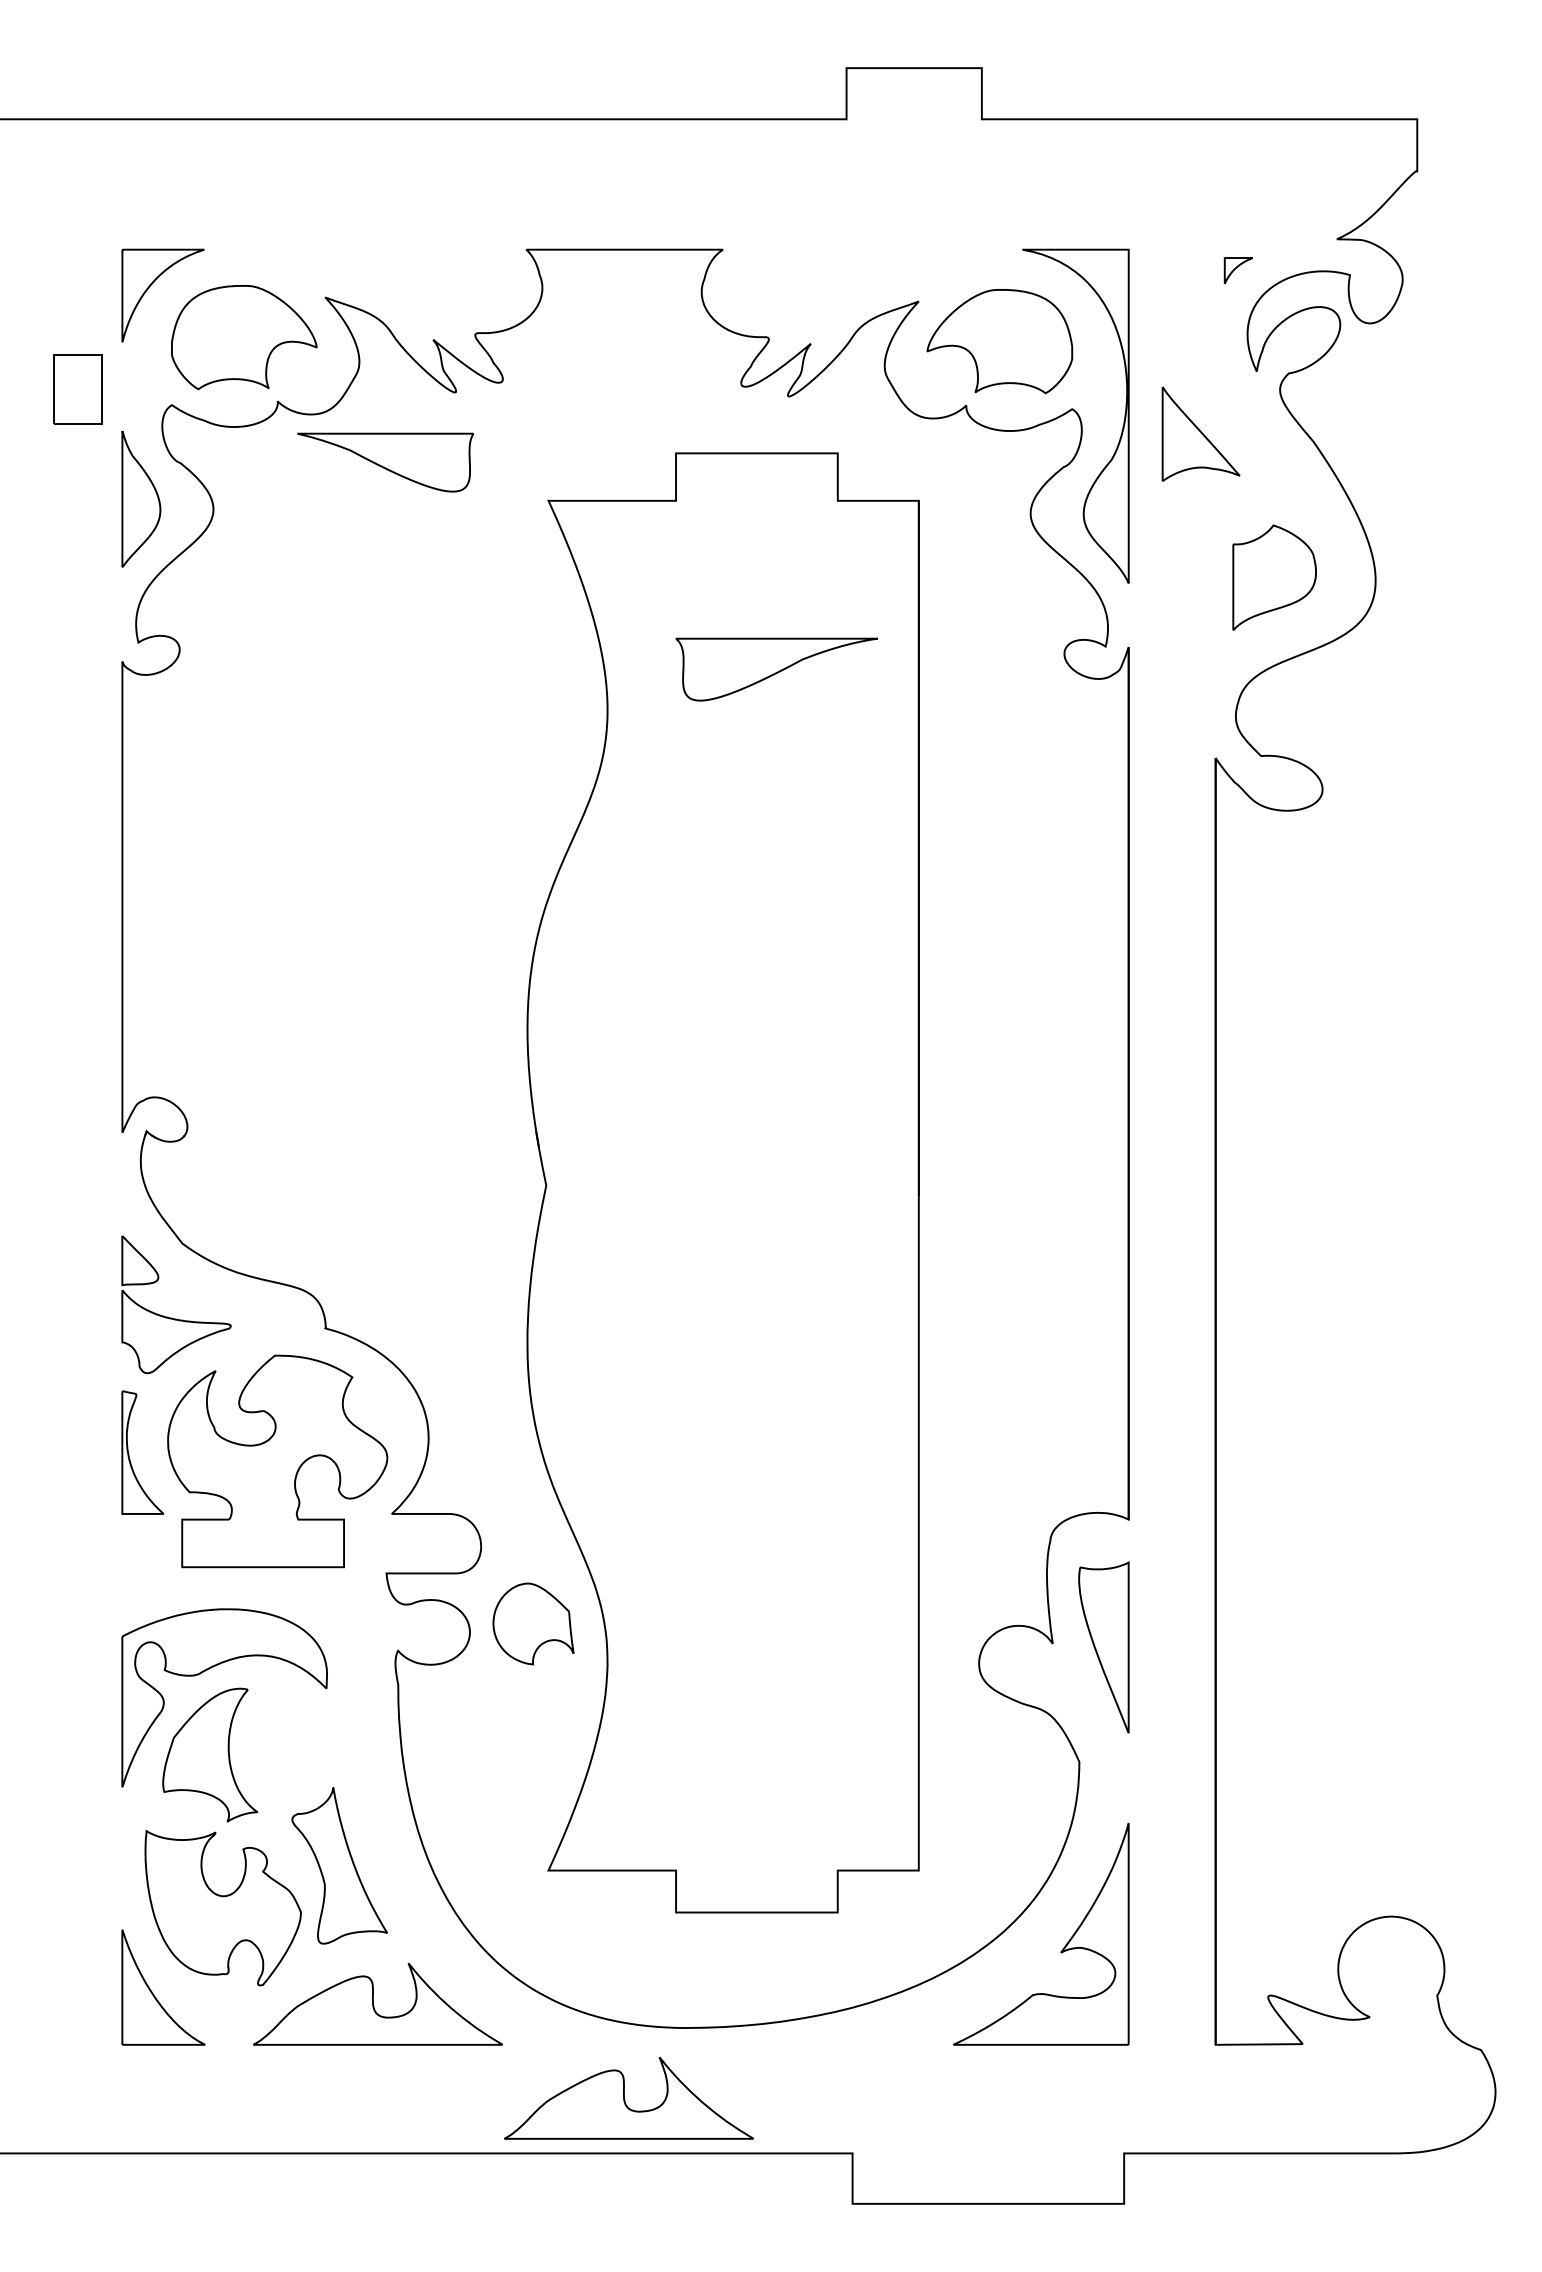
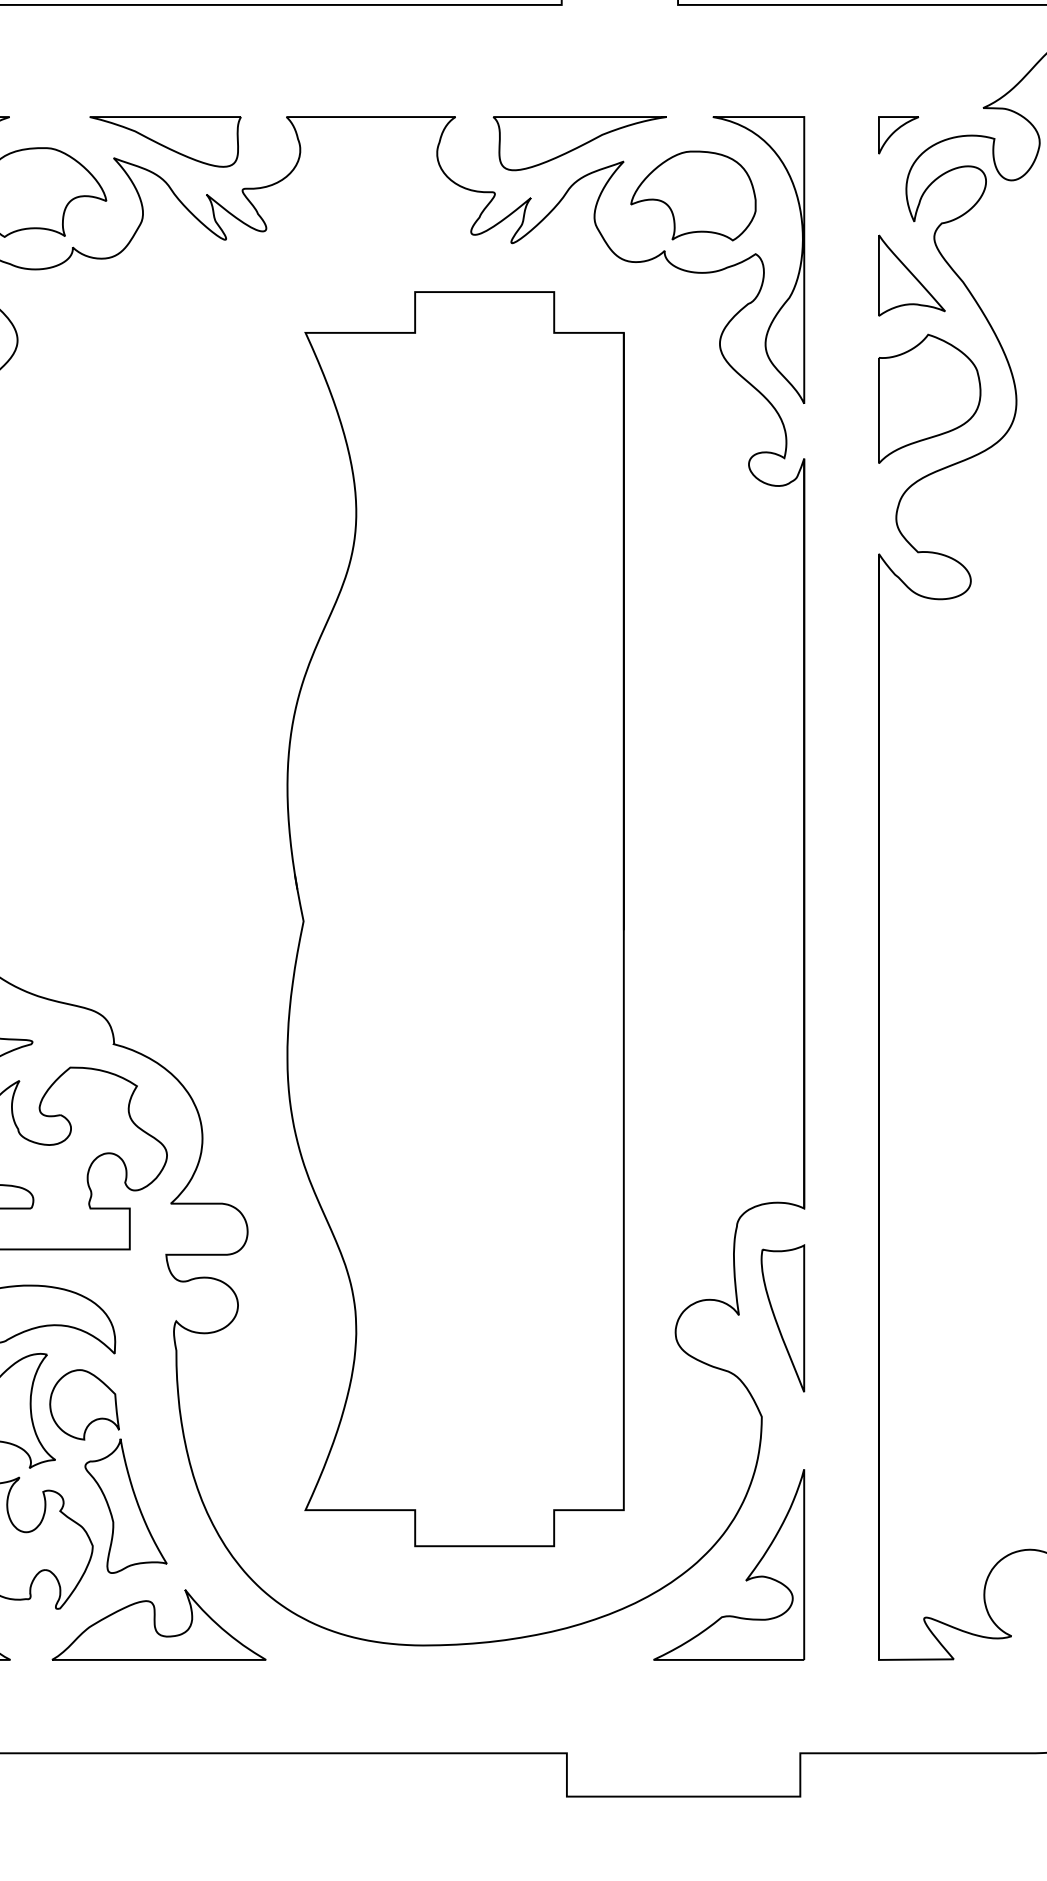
part: (1238, 270) -> (898, 134), size x1.67
part: (1200, 433) -> (911, 275), moved
part: (385, 462) -> (165, 141), moved
part: (1274, 577) -> (929, 398), size x1.43
part: (776, 669) -> (579, 143), moved
part: (533, 1623) -> (84, 1404), moved
part: (628, 2097) -> (374, 1705), removed

